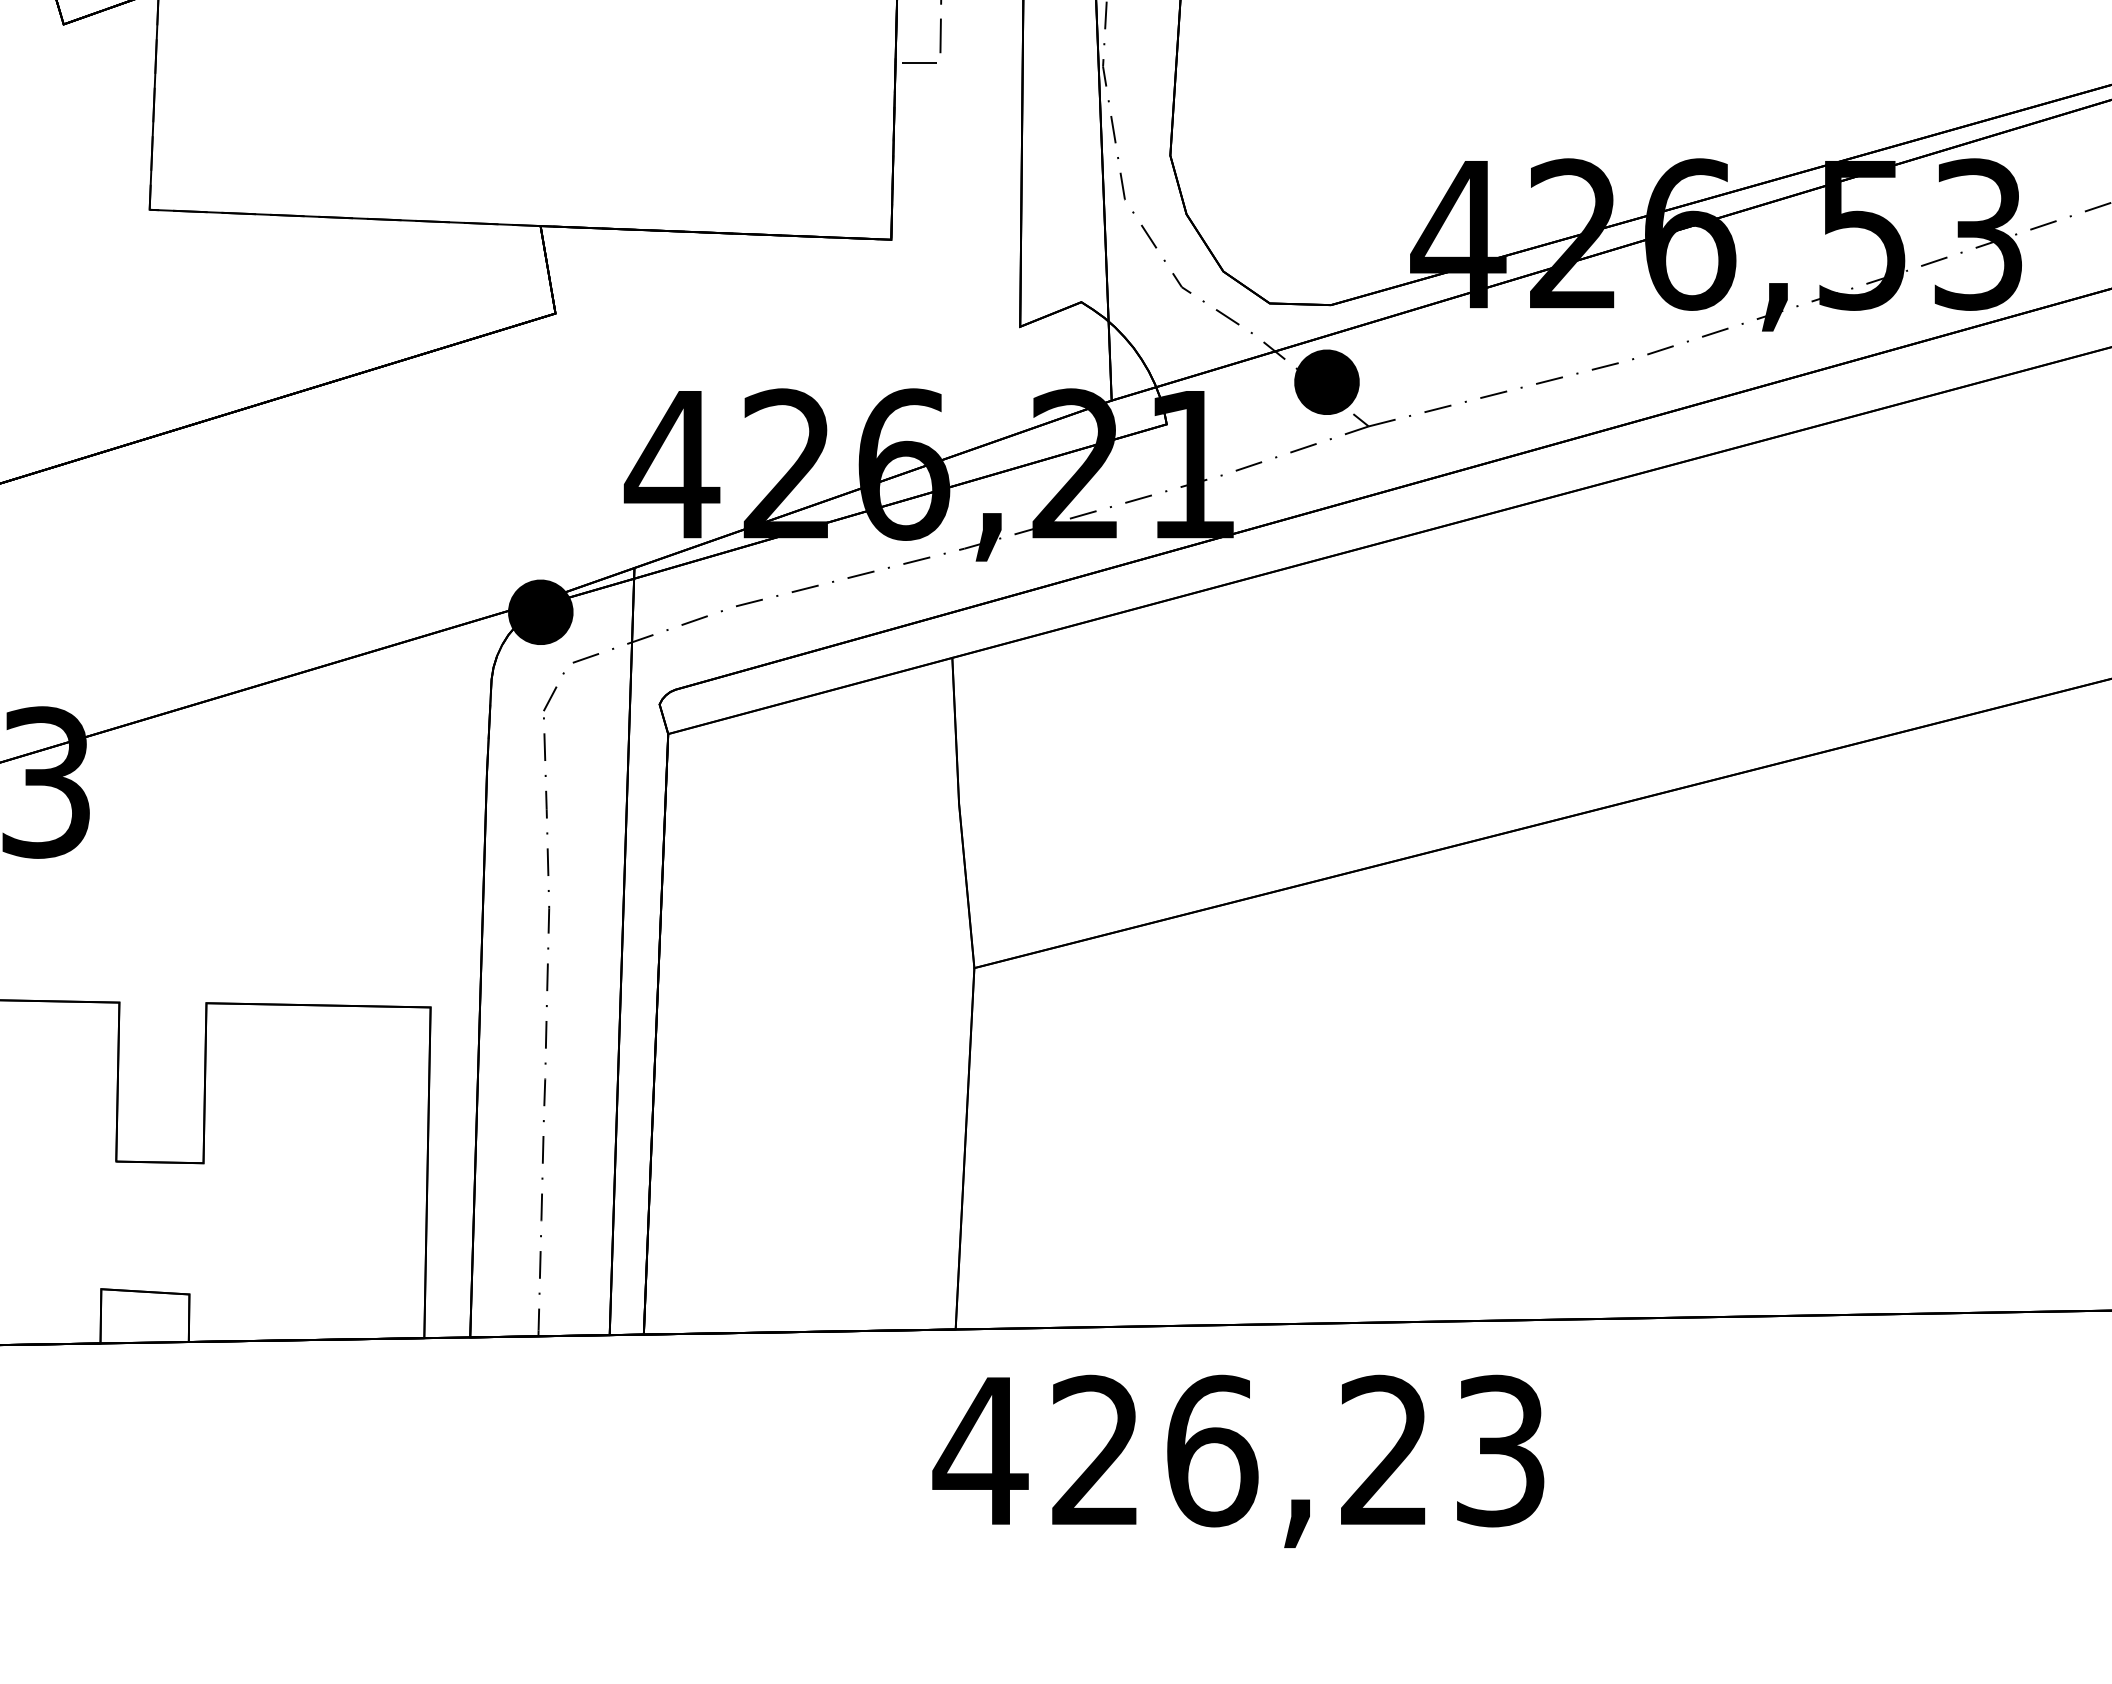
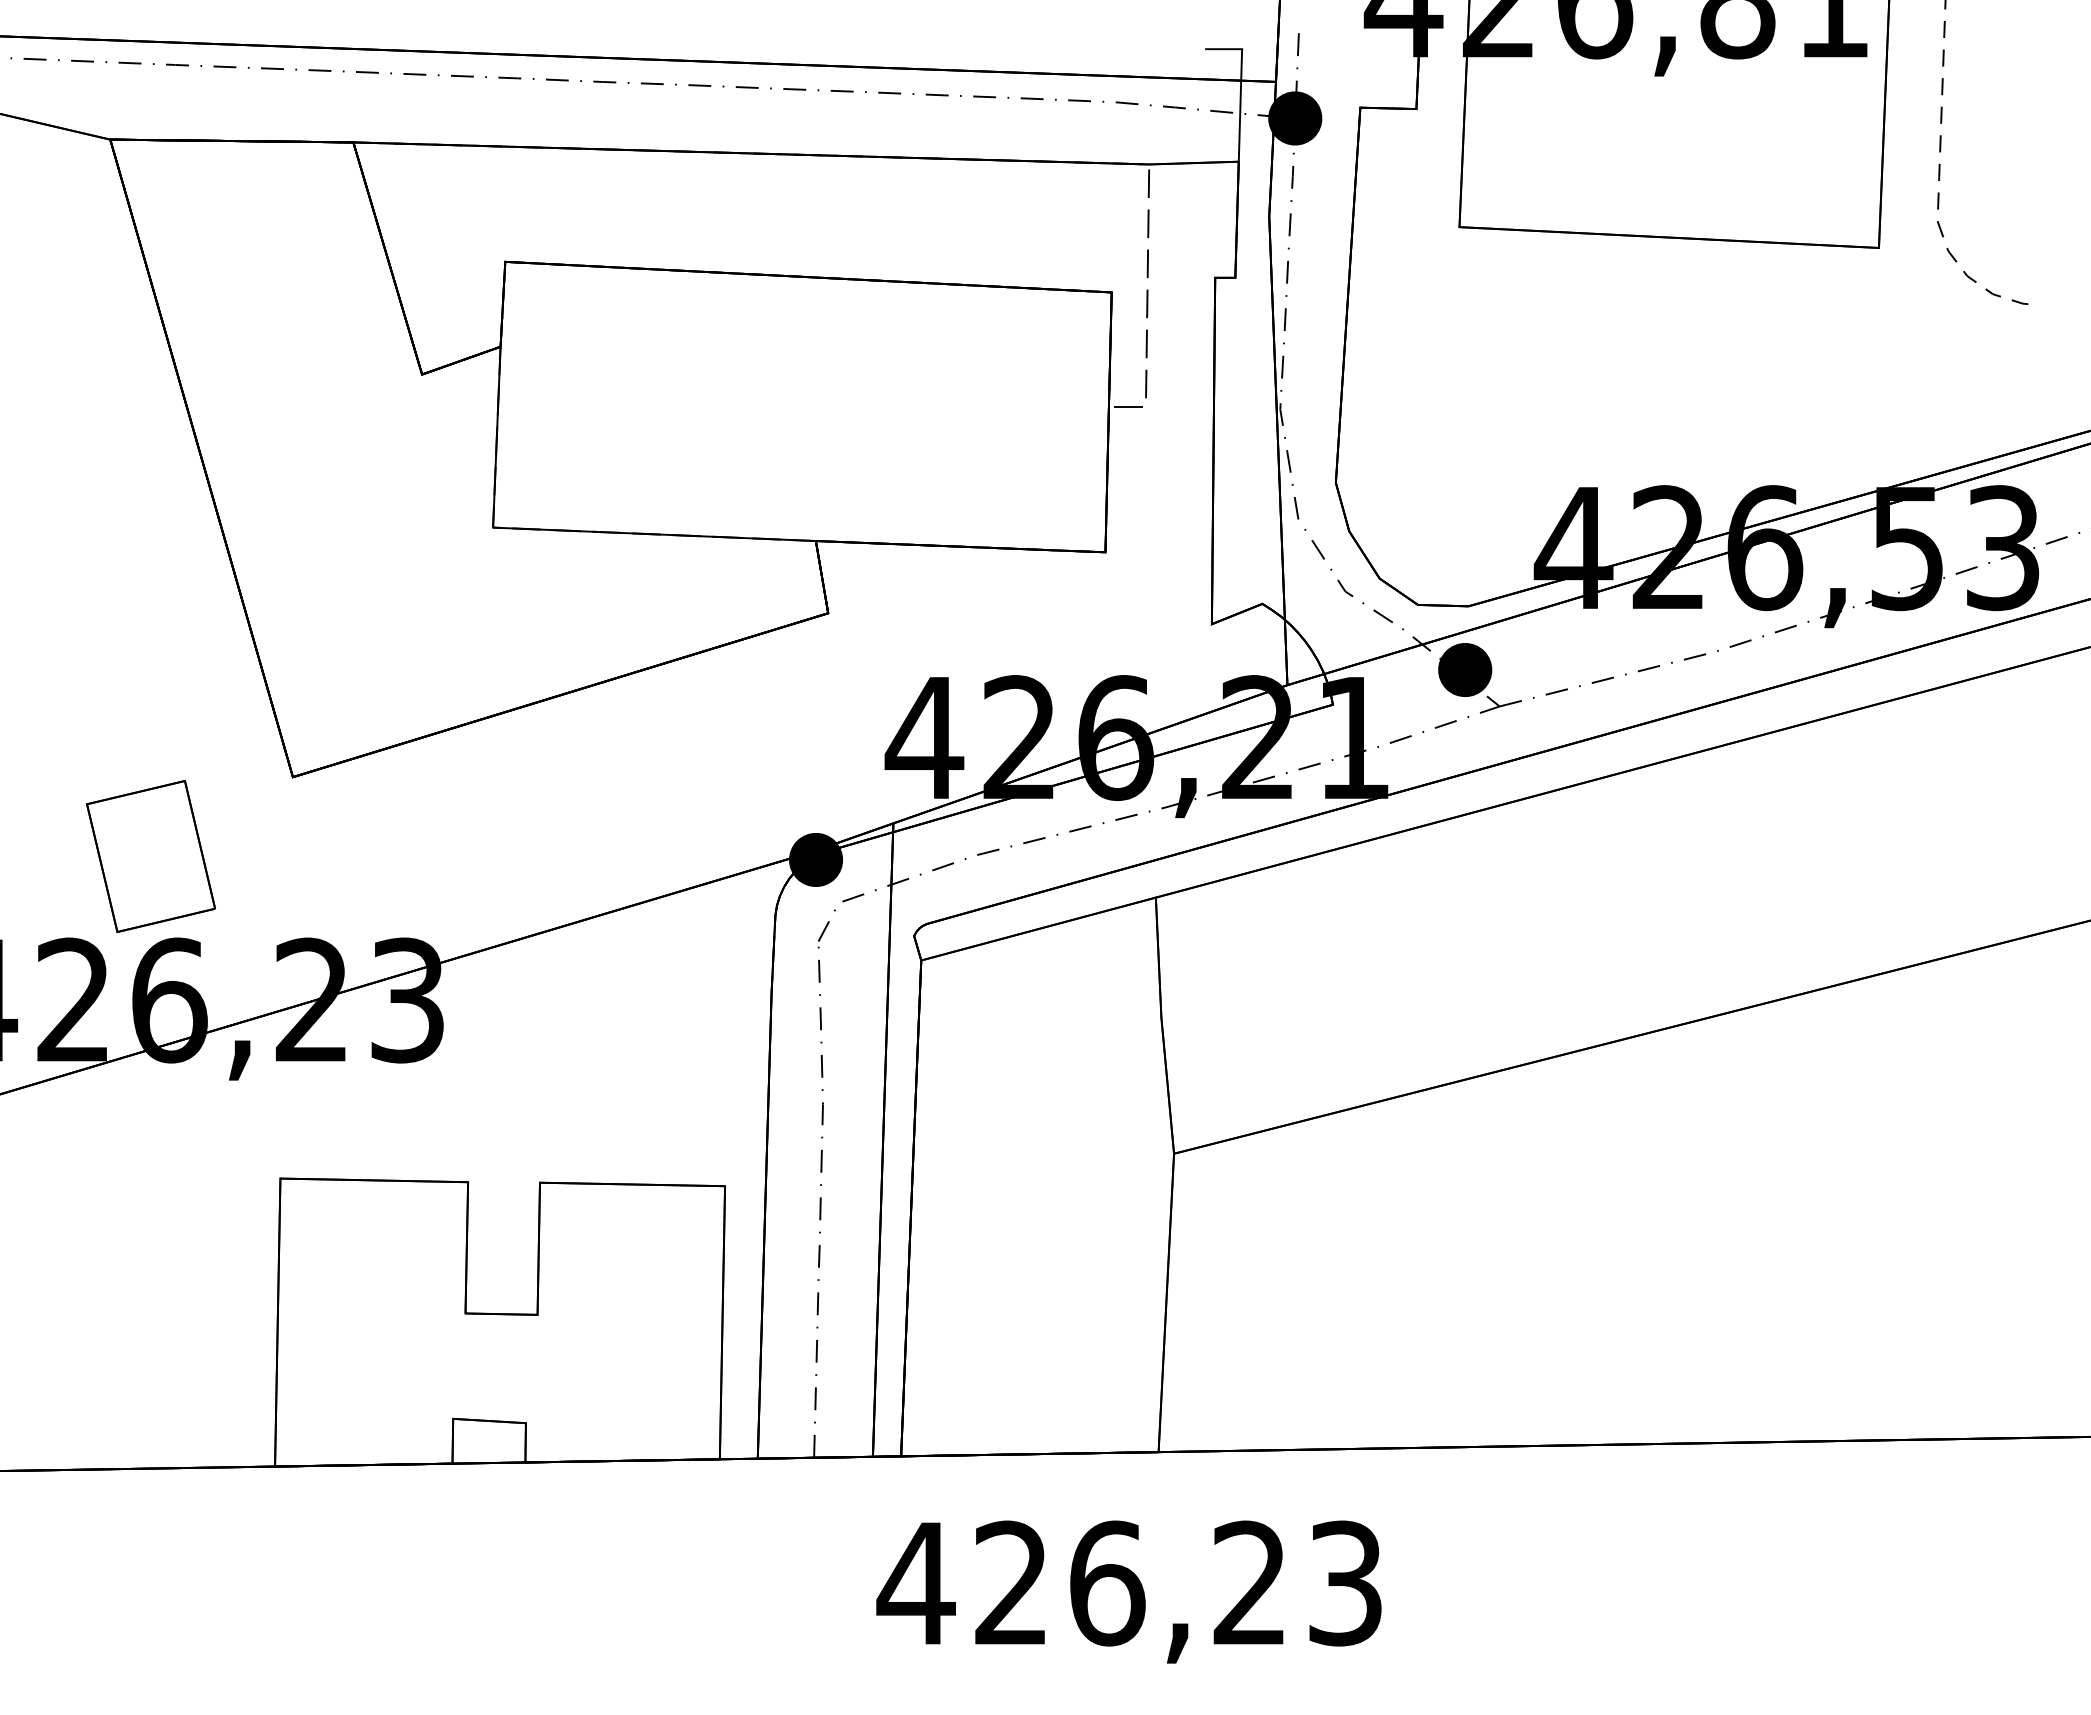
text: (1237, 1460) -> (1128, 1591), moved

